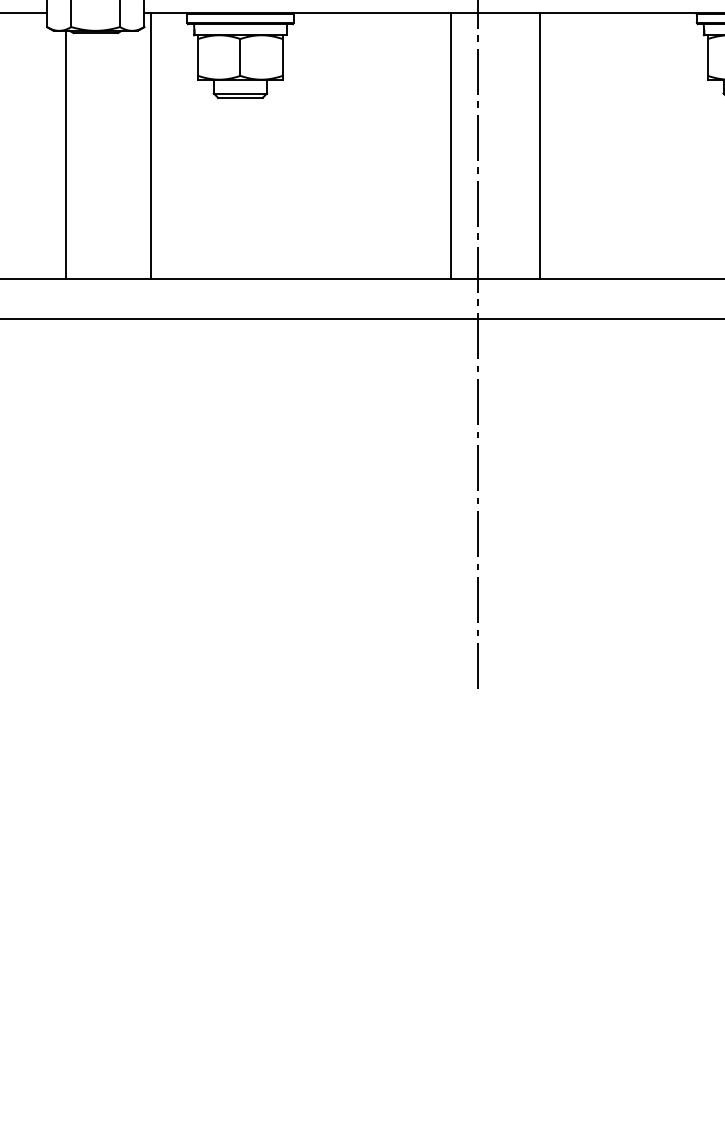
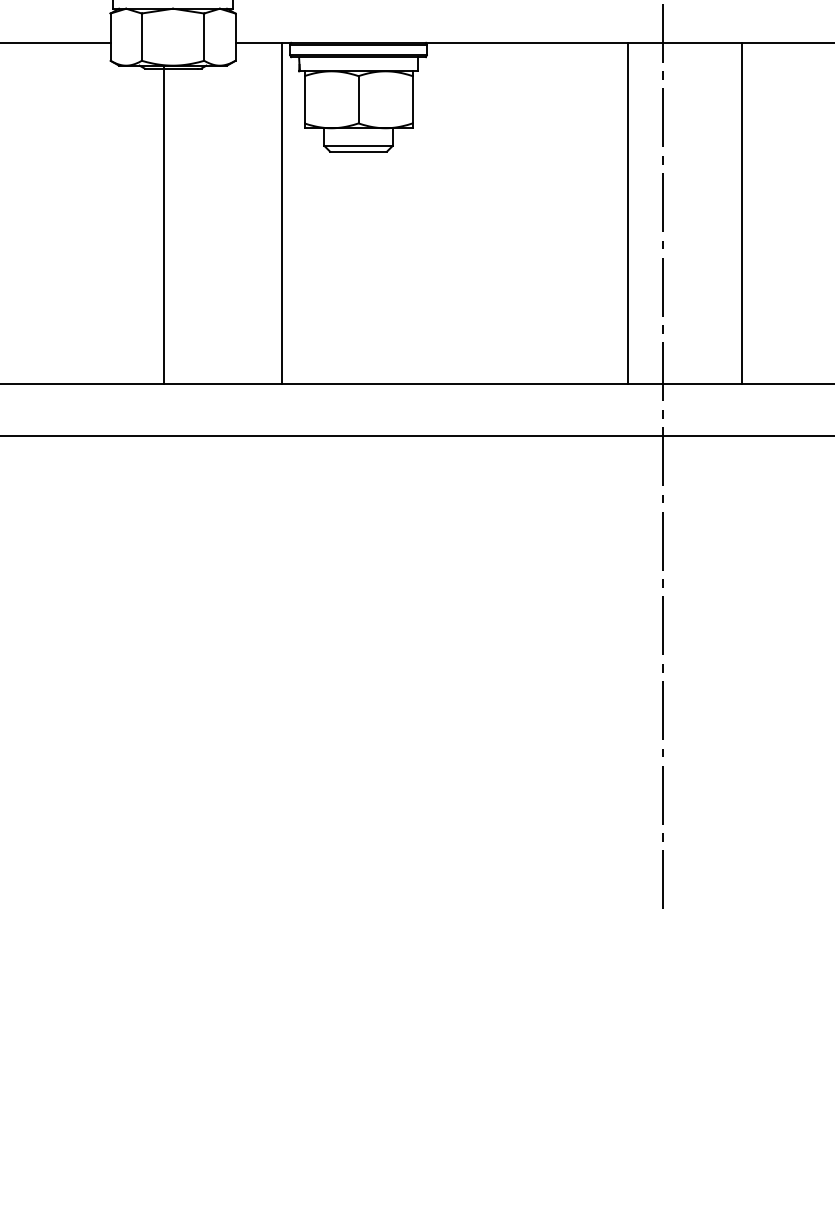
line: (150, 146) -> (281, 213), moved
line: (65, 154) -> (163, 224), moved

